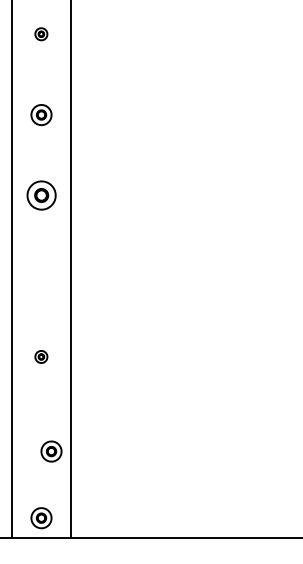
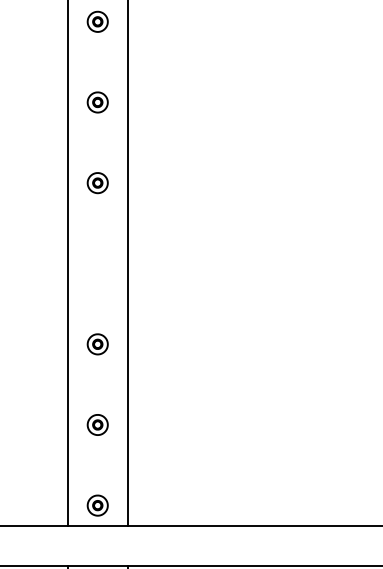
part: (41, 34) -> (97, 21), size x1.67
part: (41, 196) -> (97, 183), size x0.71
part: (41, 357) -> (97, 344), size x1.67
part: (51, 451) -> (97, 424), moved

